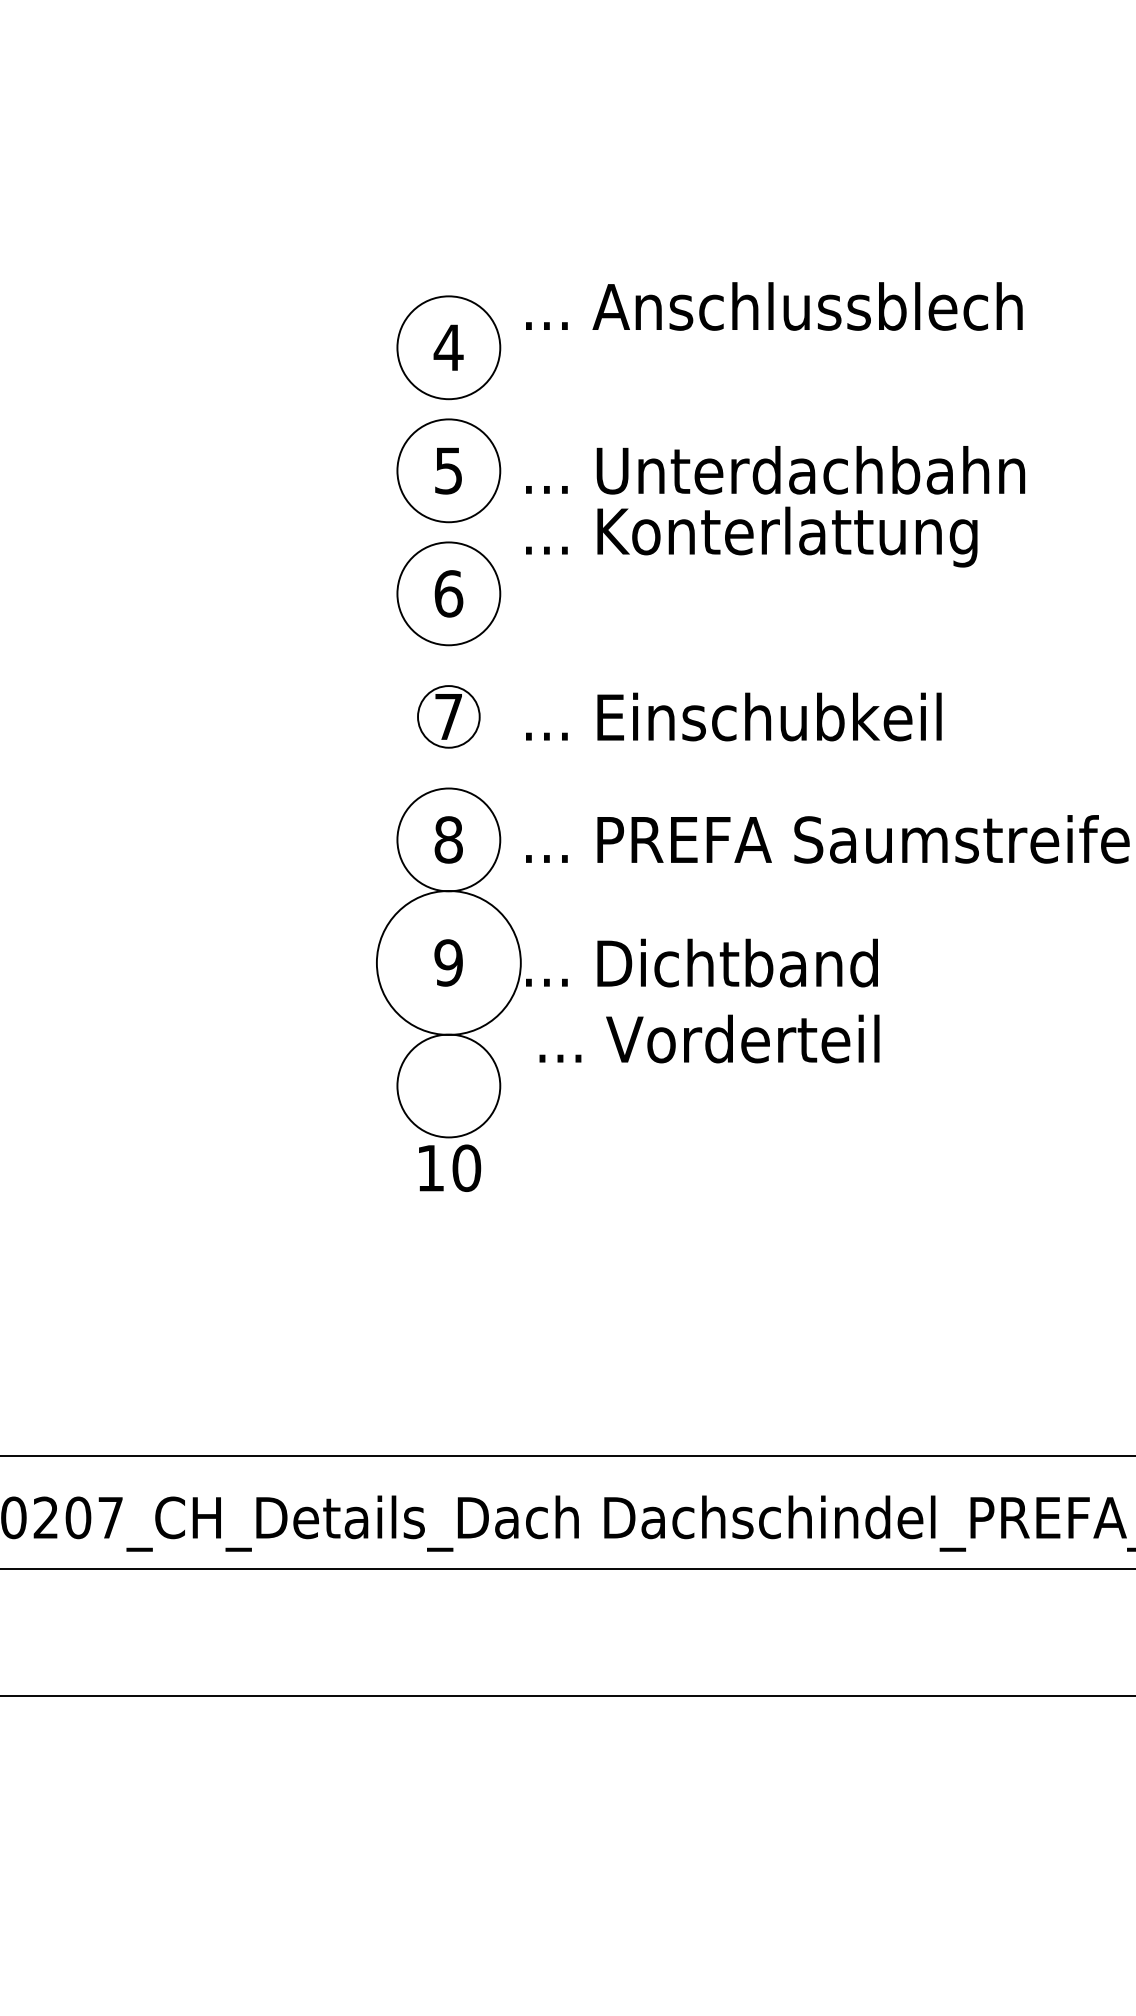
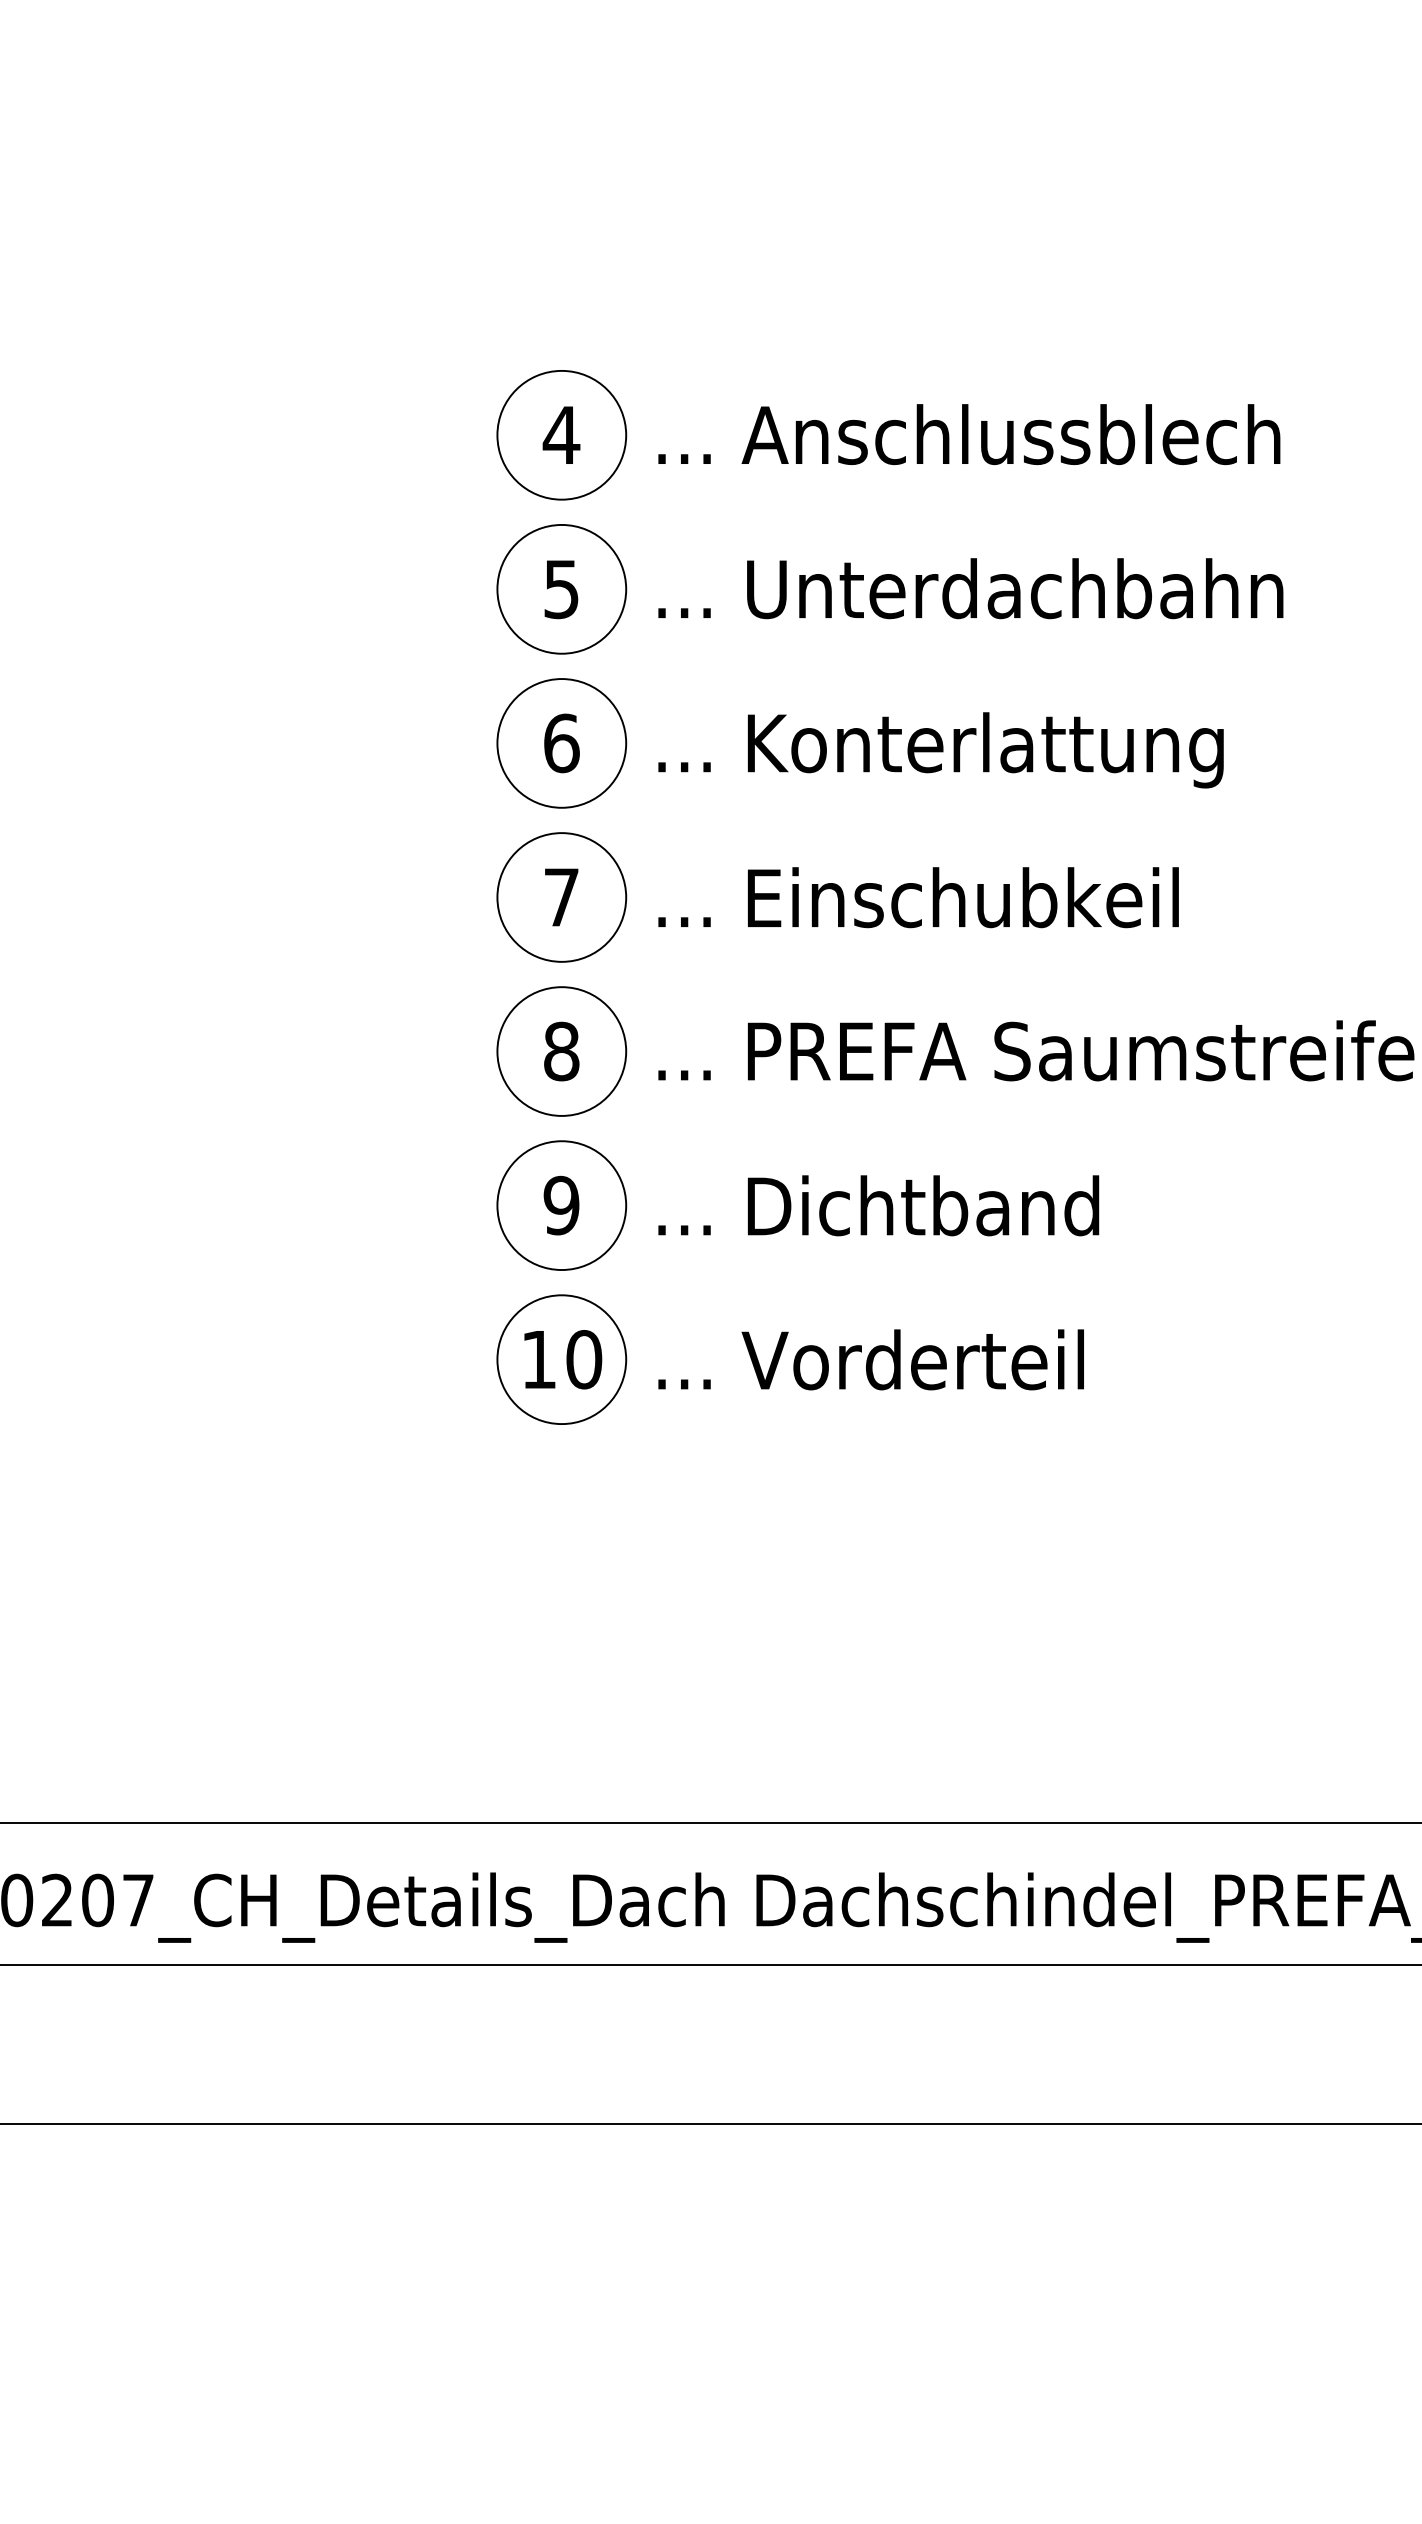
text: (774, 306) -> (969, 434), moved
text: (751, 537) -> (940, 750), moved
circle: (448, 716) -> (561, 897), size x1.67
circle: (448, 962) -> (561, 1205), size x0.71
text: (708, 1038) -> (870, 1359), moved
text: (450, 1168) -> (563, 1359), moved

